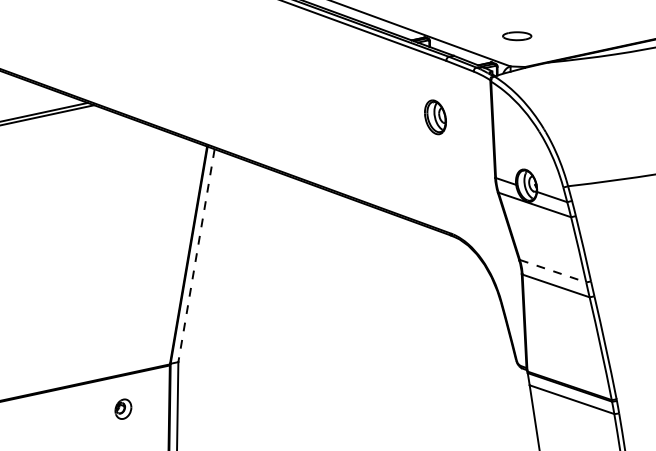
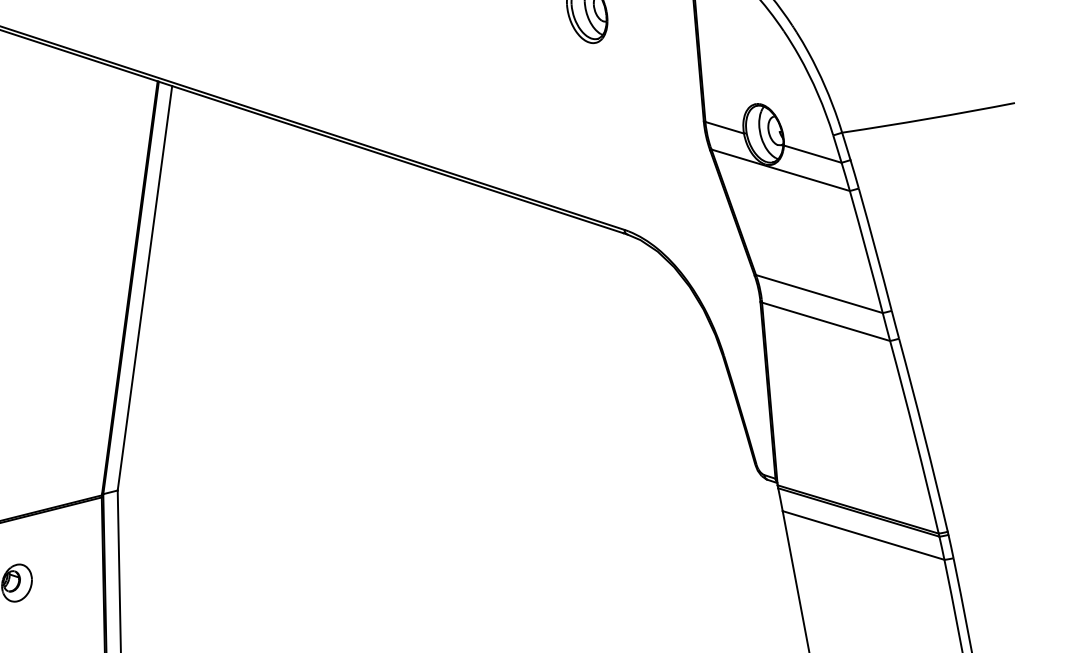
line: (196, 255) -> (144, 287), dashed -> solid
line: (553, 271) -> (820, 294), dashed -> solid

